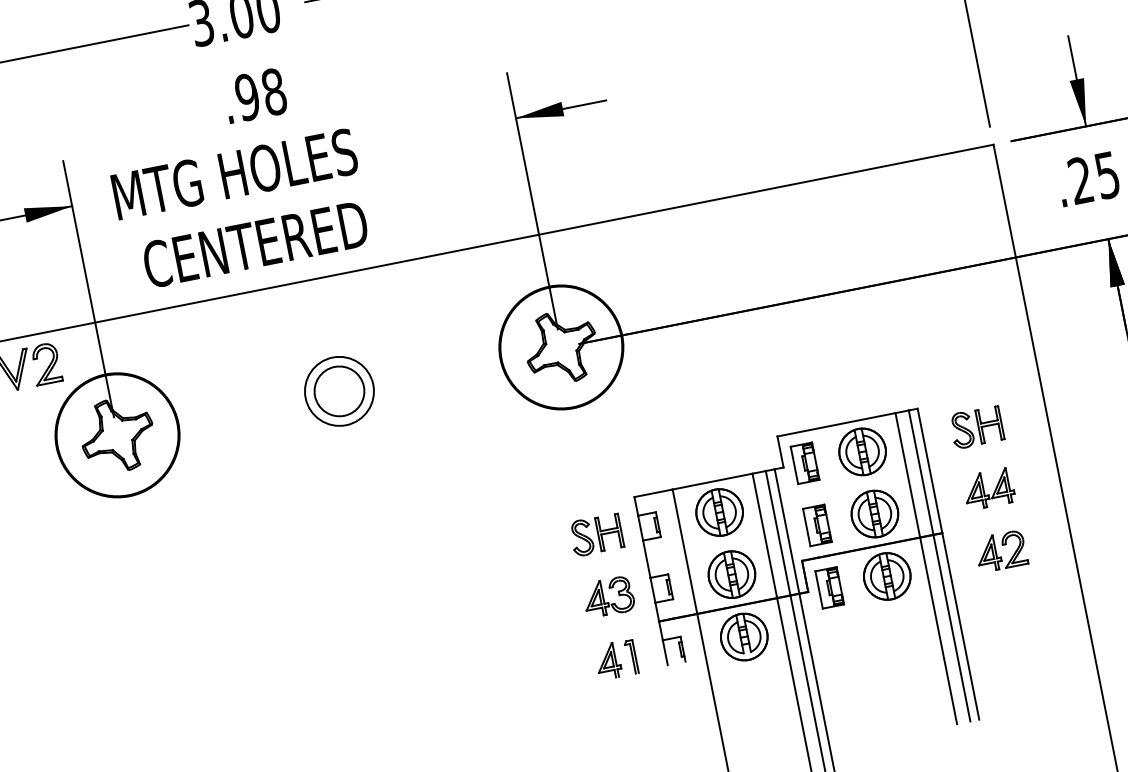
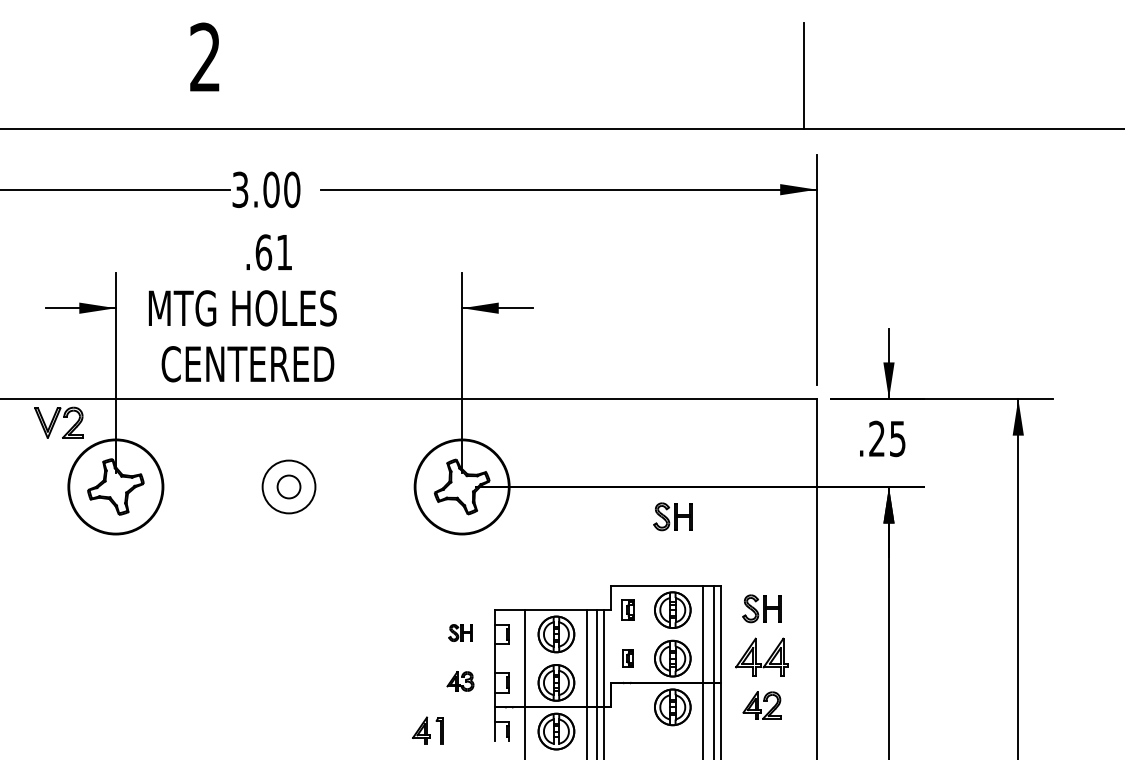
text: (260, 94) -> (273, 252), .98 -> .61
part: (838, 331) -> (672, 516), added
circle: (339, 390) -> (289, 486), size x0.6
part: (804, 463) -> (627, 610), size x0.7
part: (988, 488) -> (761, 656), size x1.4
part: (816, 525) -> (627, 658), size x0.6
part: (596, 534) -> (460, 632), size x0.6
part: (829, 588) -> (627, 707), removed
part: (608, 597) -> (460, 681), size x0.7
part: (615, 659) -> (427, 730), moved

